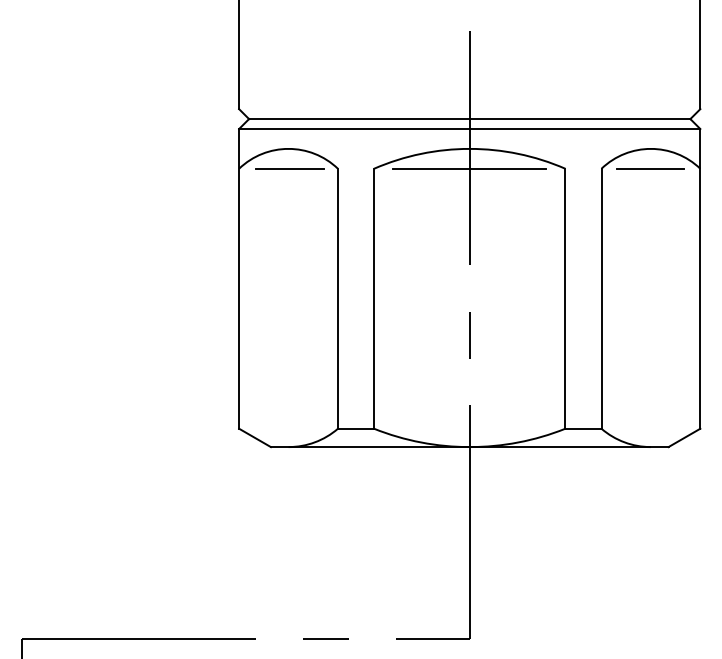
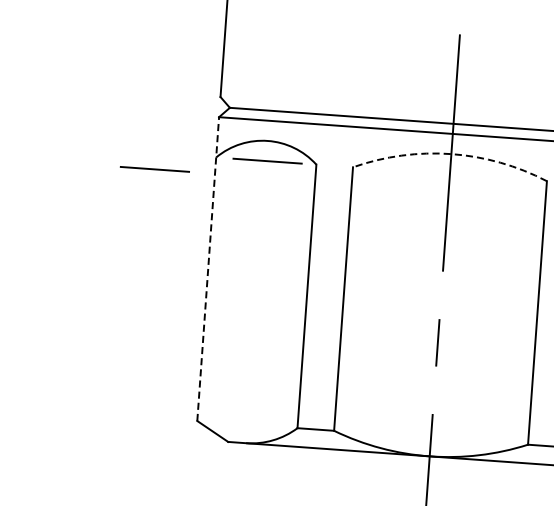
arc: (469, 148) -> (451, 153), solid -> dashed
line: (468, 168) -> (448, 173), removed
line: (179, 184) -> (154, 169), added
line: (239, 278) -> (208, 268), solid -> dashed

